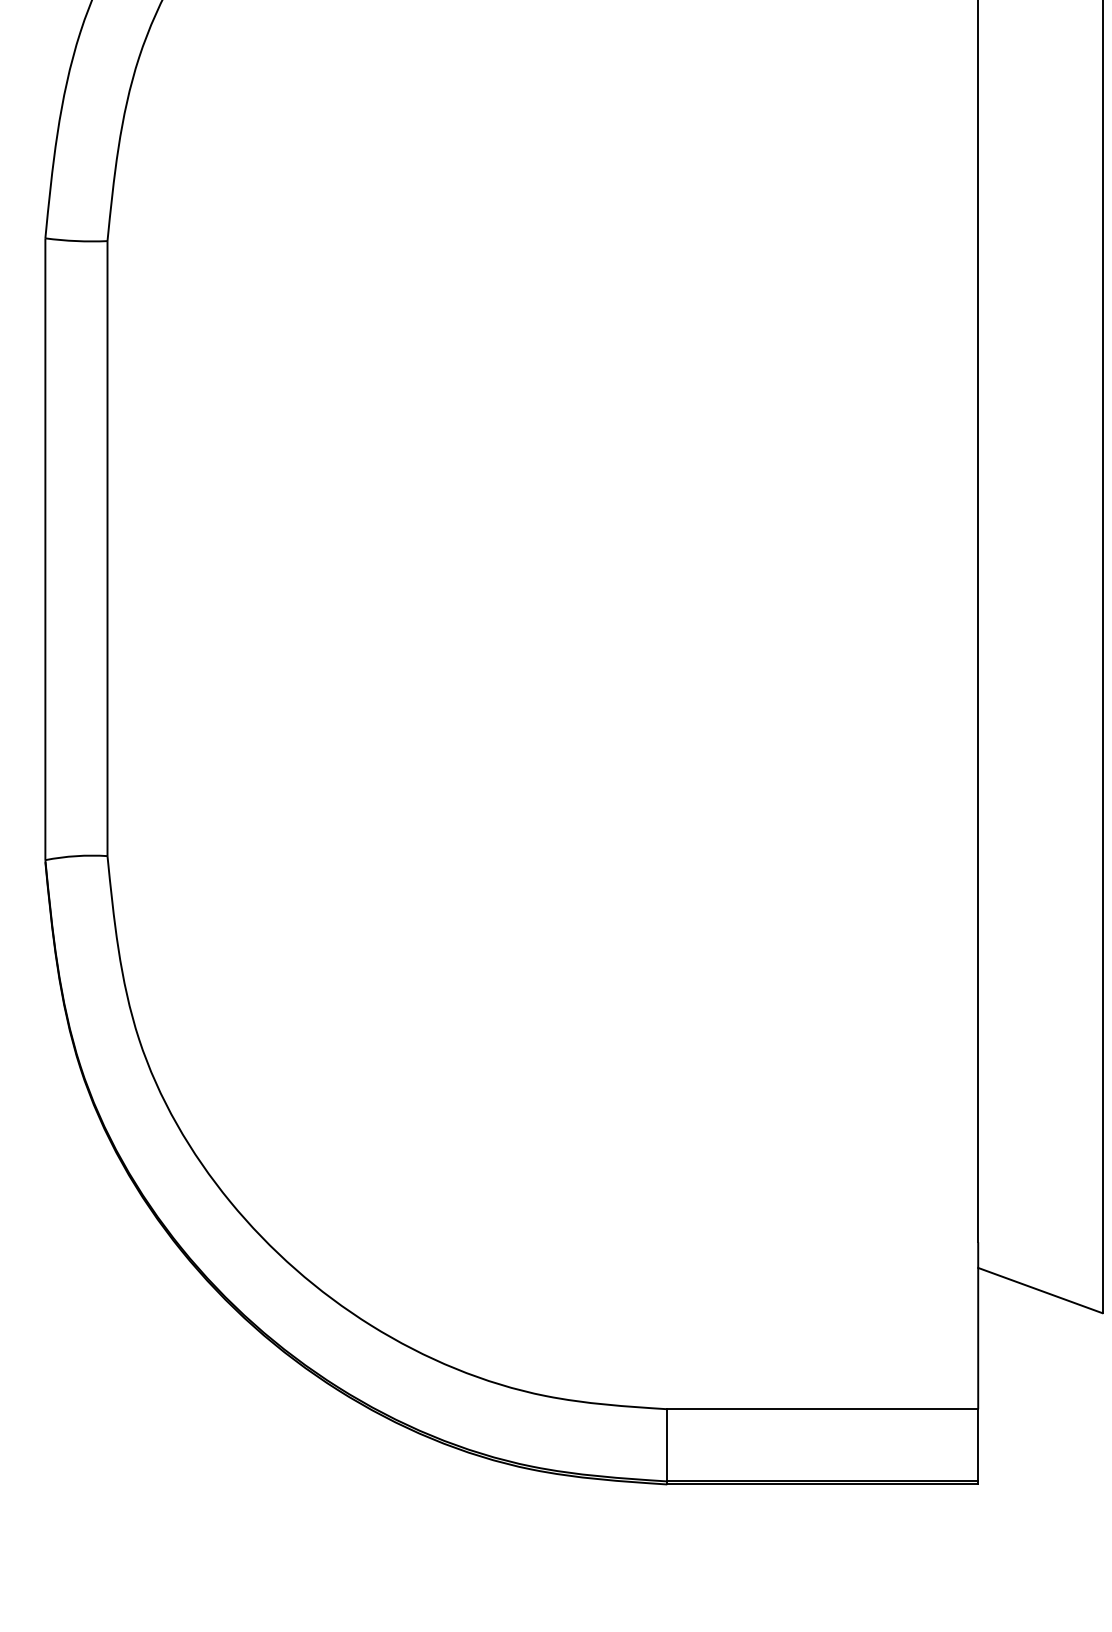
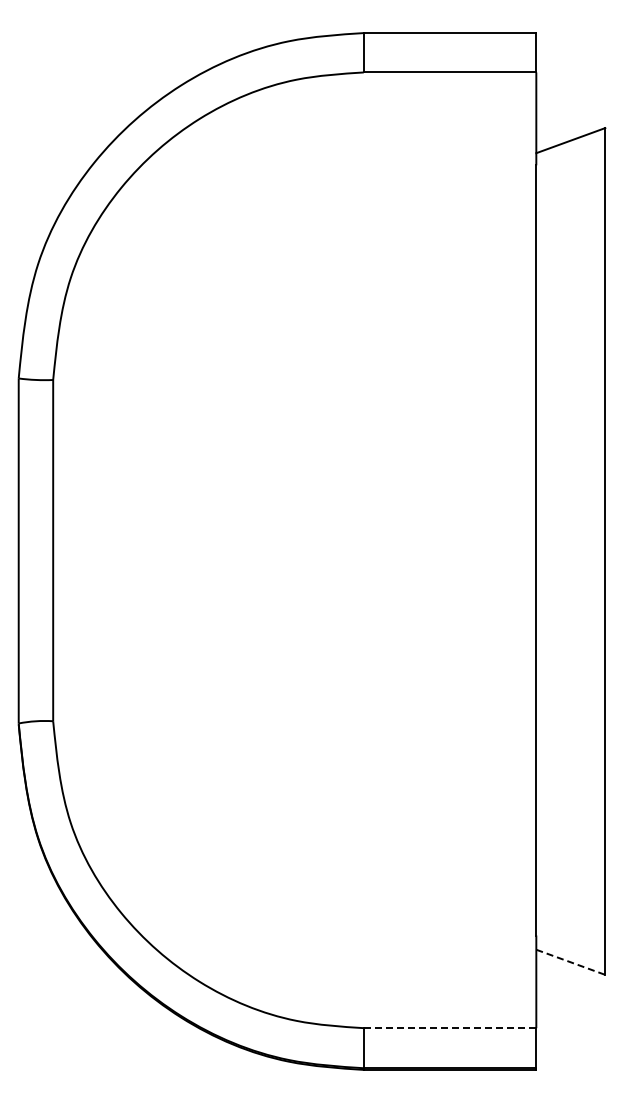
line: (1039, 1290) -> (570, 962), solid -> dashed
line: (823, 1409) -> (450, 1028), solid -> dashed

